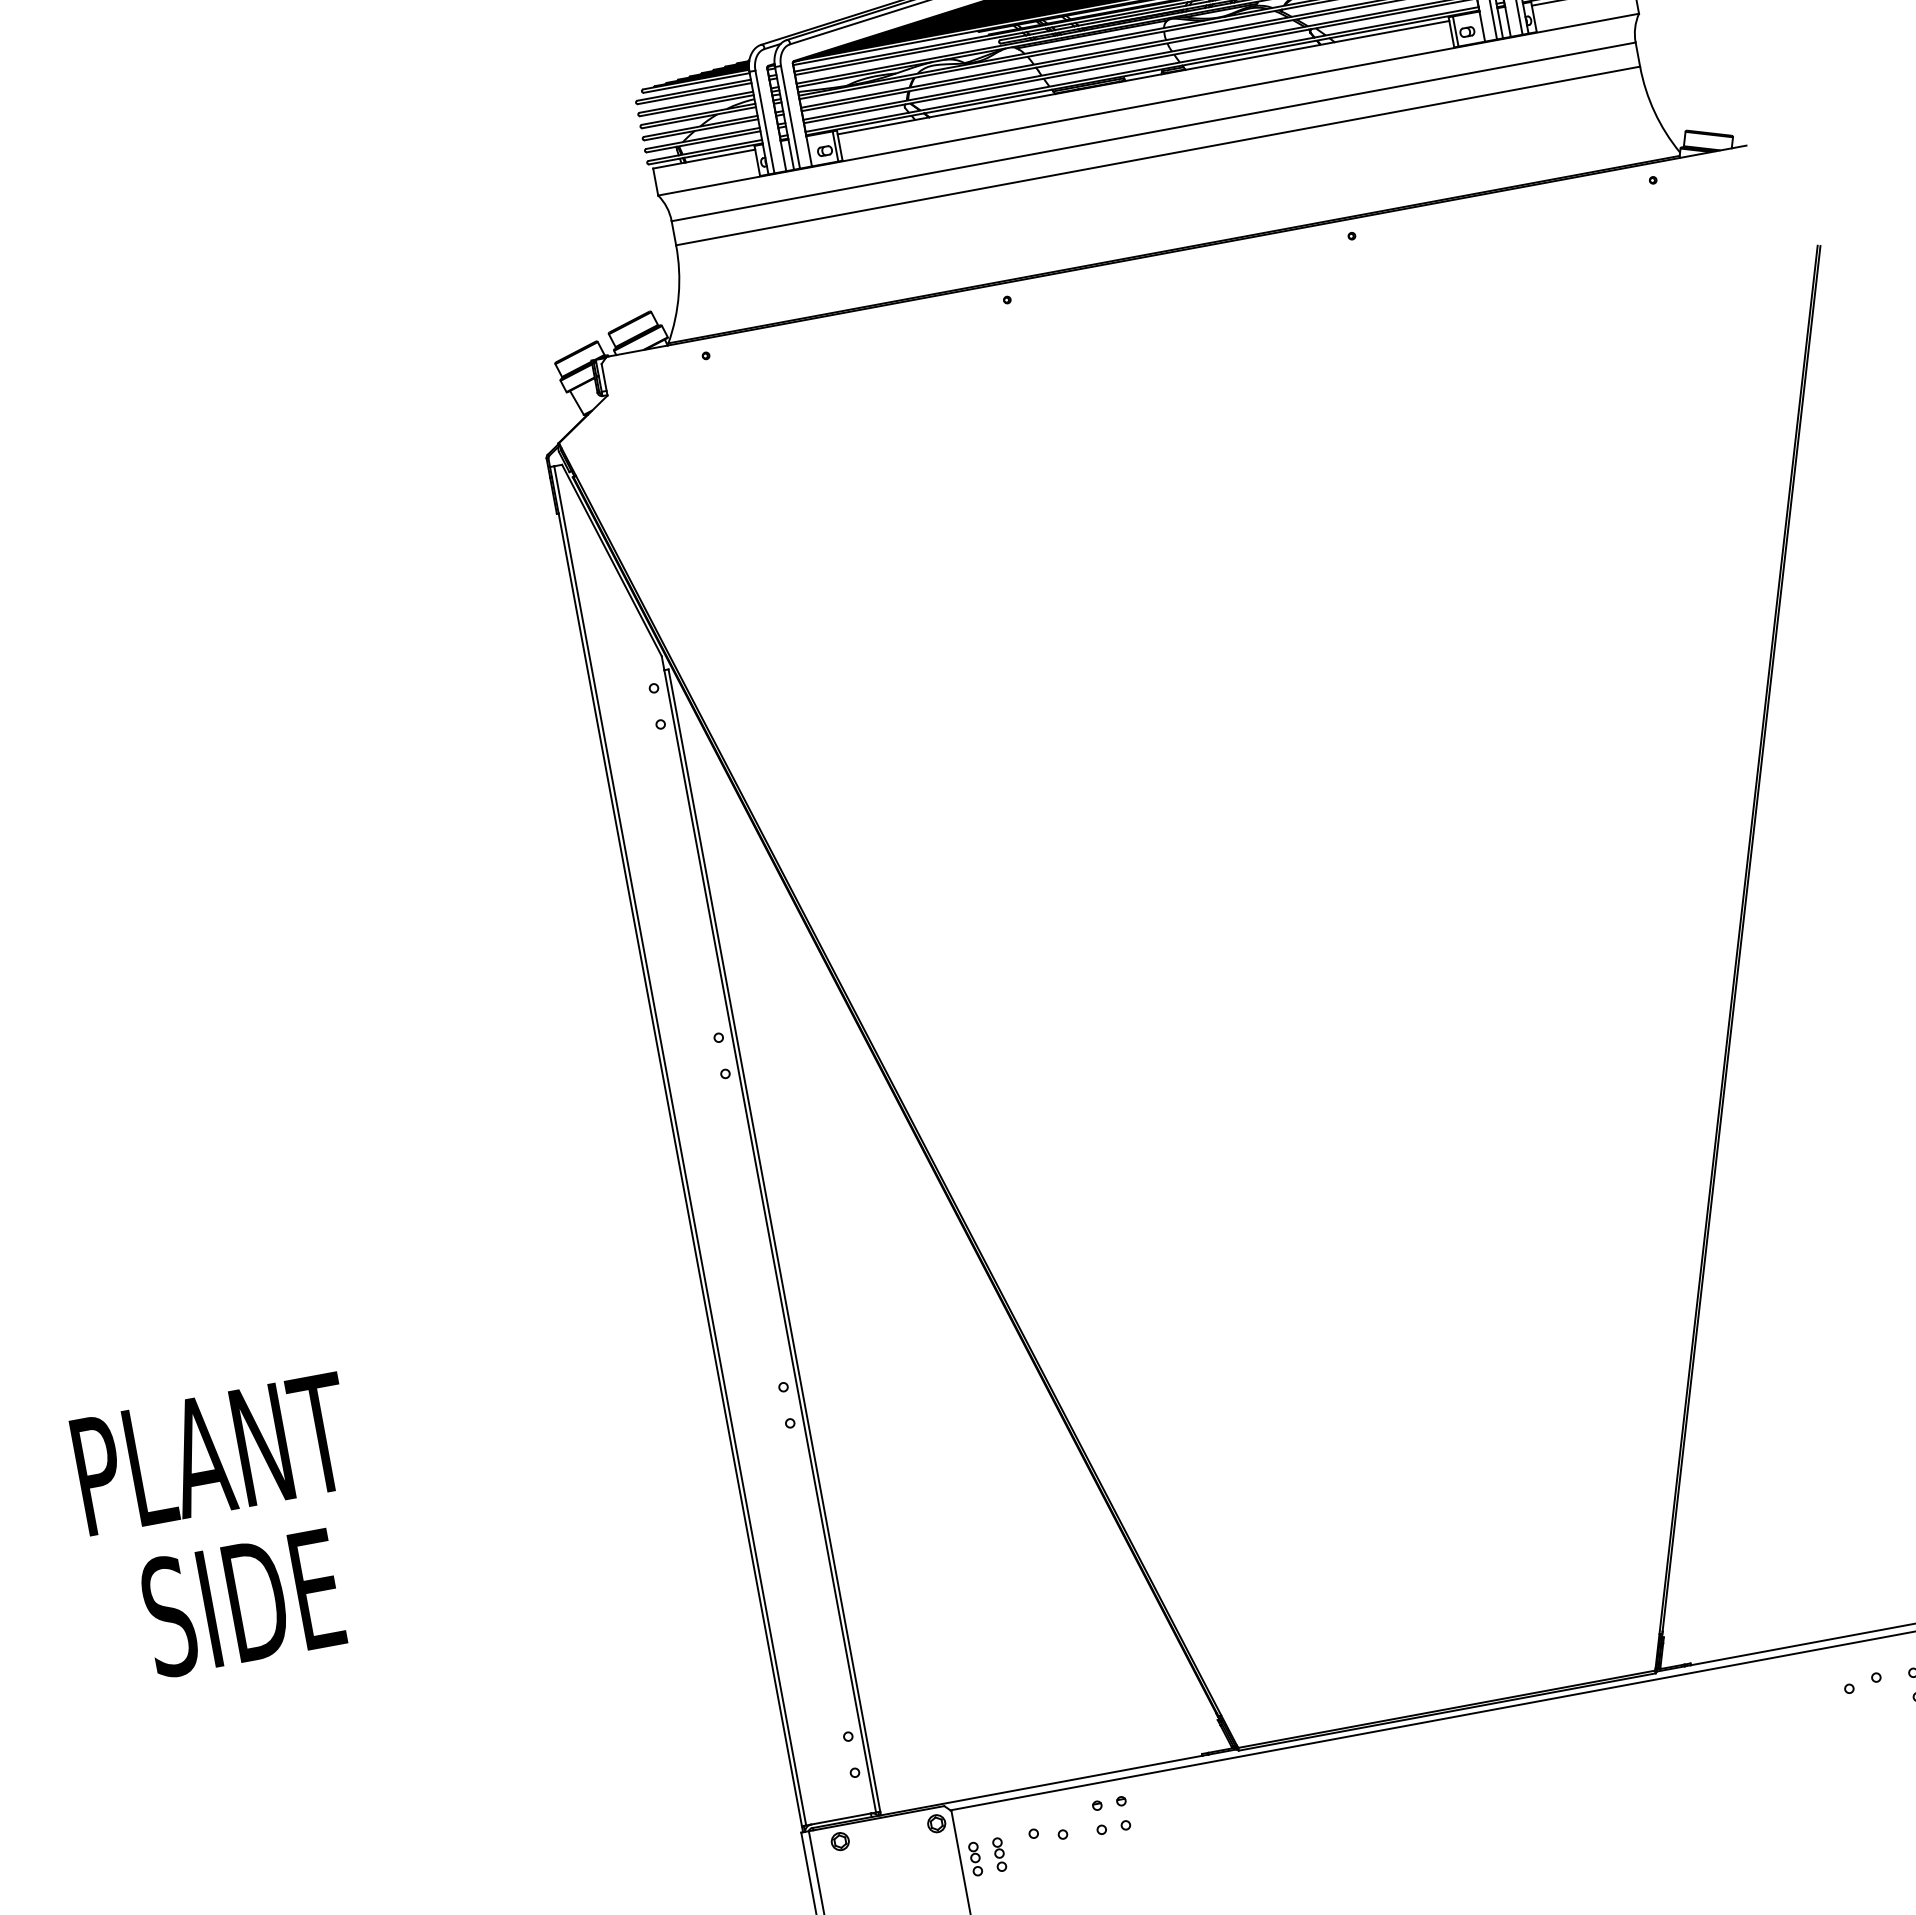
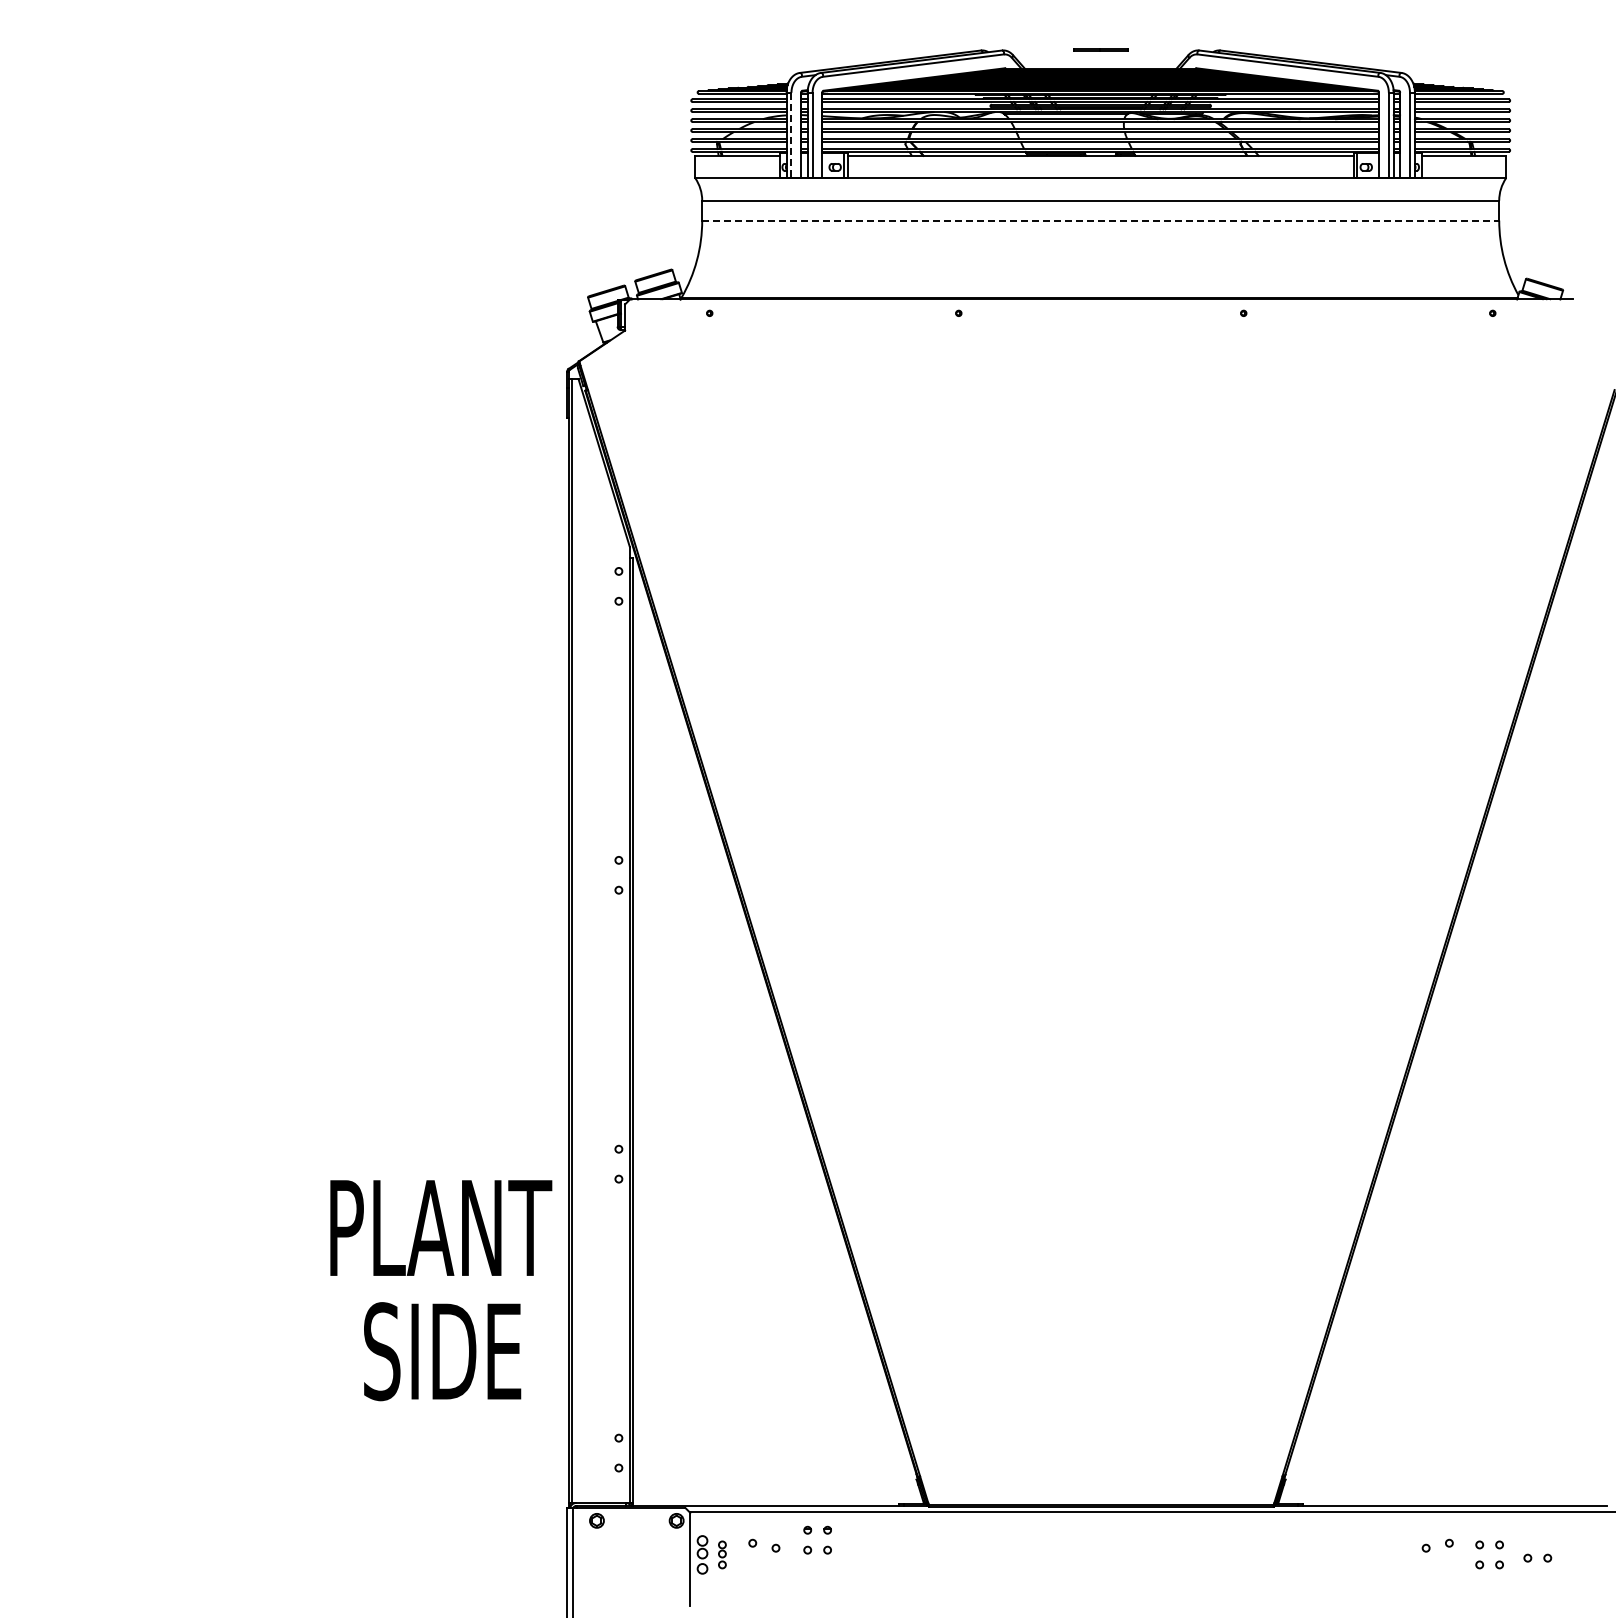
line: (765, 122) -> (791, 135), solid -> dashed
line: (1157, 155) -> (1100, 220), solid -> dashed
text: (227, 1529) -> (441, 1290), moved
part: (975, 1858) -> (702, 1554), size x1.4

